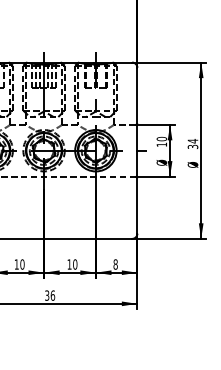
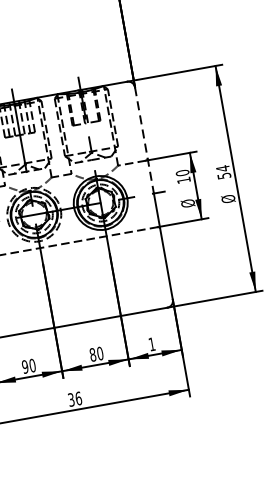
line: (137, 109) -> (144, 140), solid -> dashed
text: (191, 146) -> (222, 175), 34 -> 54
text: (16, 264) -> (24, 366), 10 -> 90
text: (69, 264) -> (92, 354), 10 -> 80
text: (115, 264) -> (151, 344), 8 -> 1

